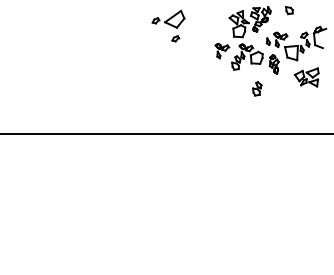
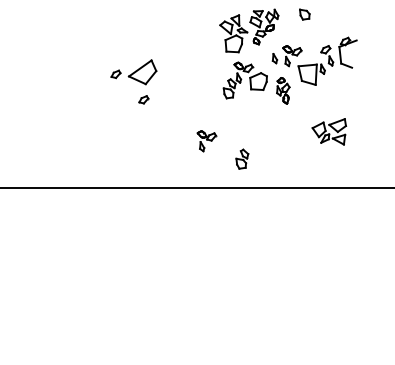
part: (168, 25) -> (133, 80), moved
part: (222, 51) -> (207, 141), moved
part: (306, 77) -> (328, 131), moved
part: (257, 88) -> (242, 158), moved

